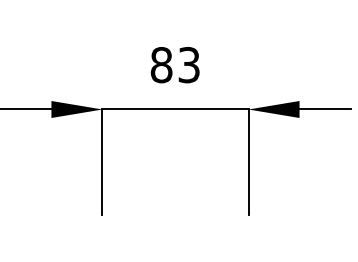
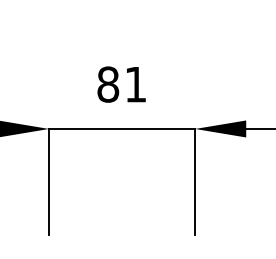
text: (188, 65) -> (135, 84), 83 -> 81

